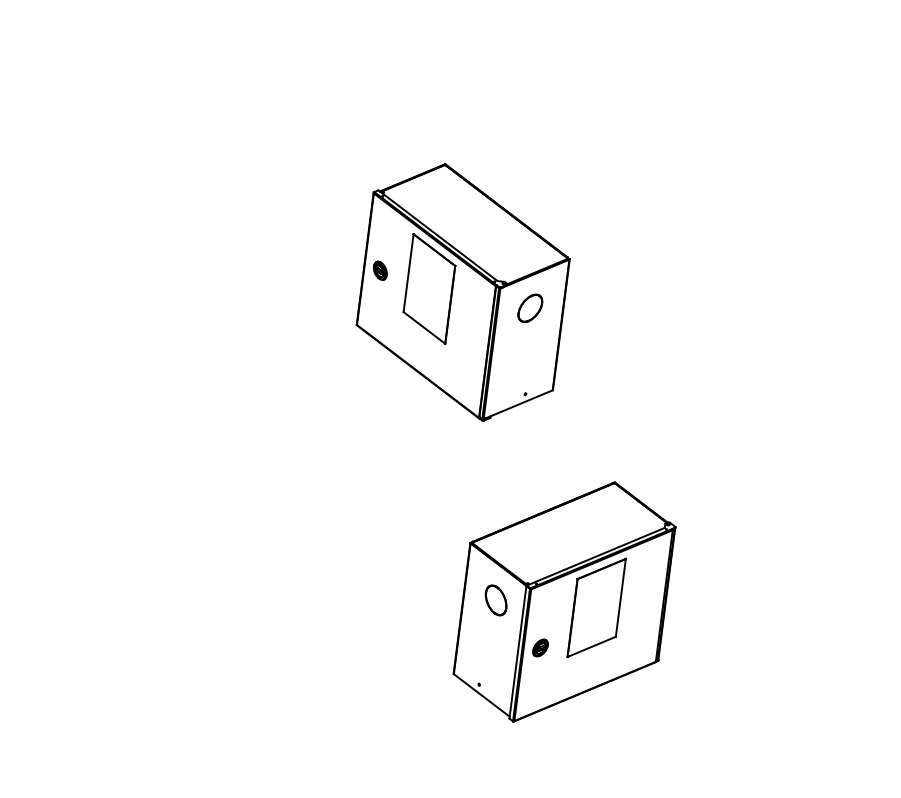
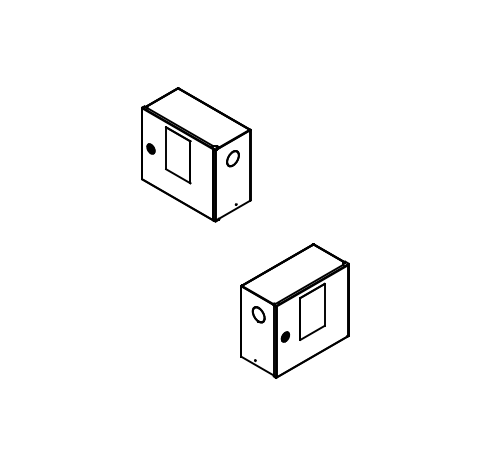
part: (463, 291) -> (196, 154), moved

